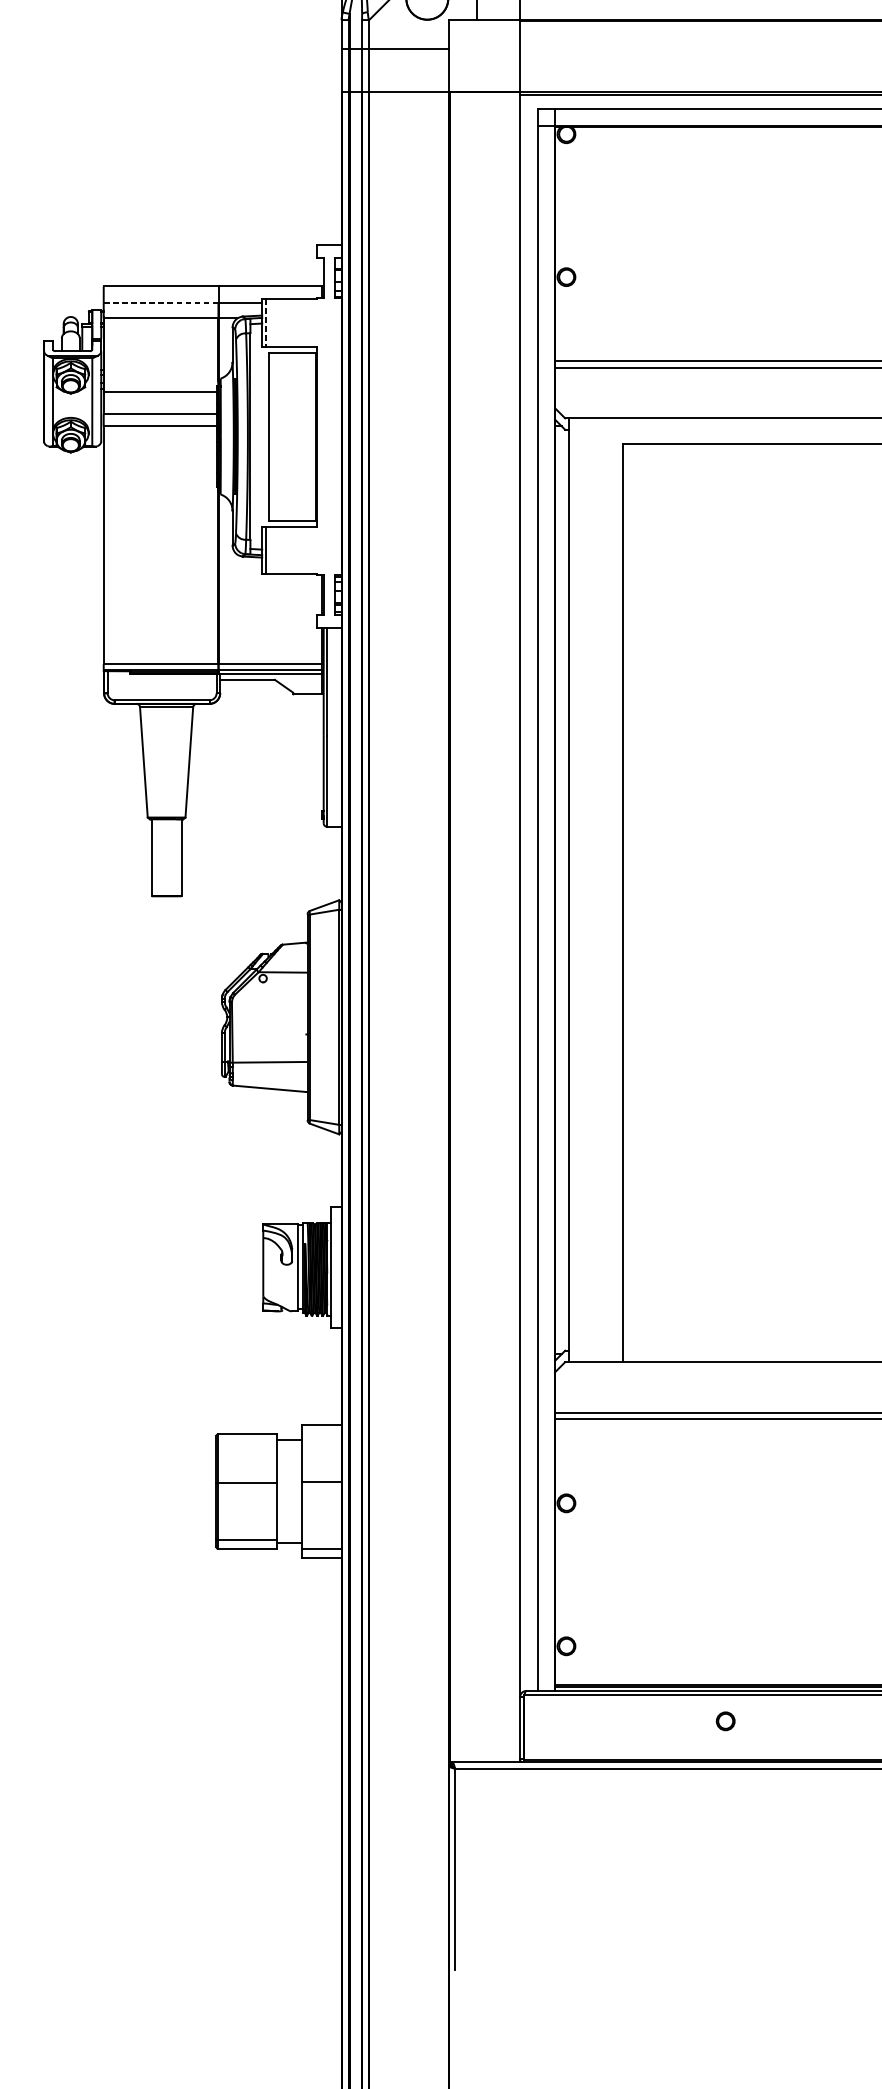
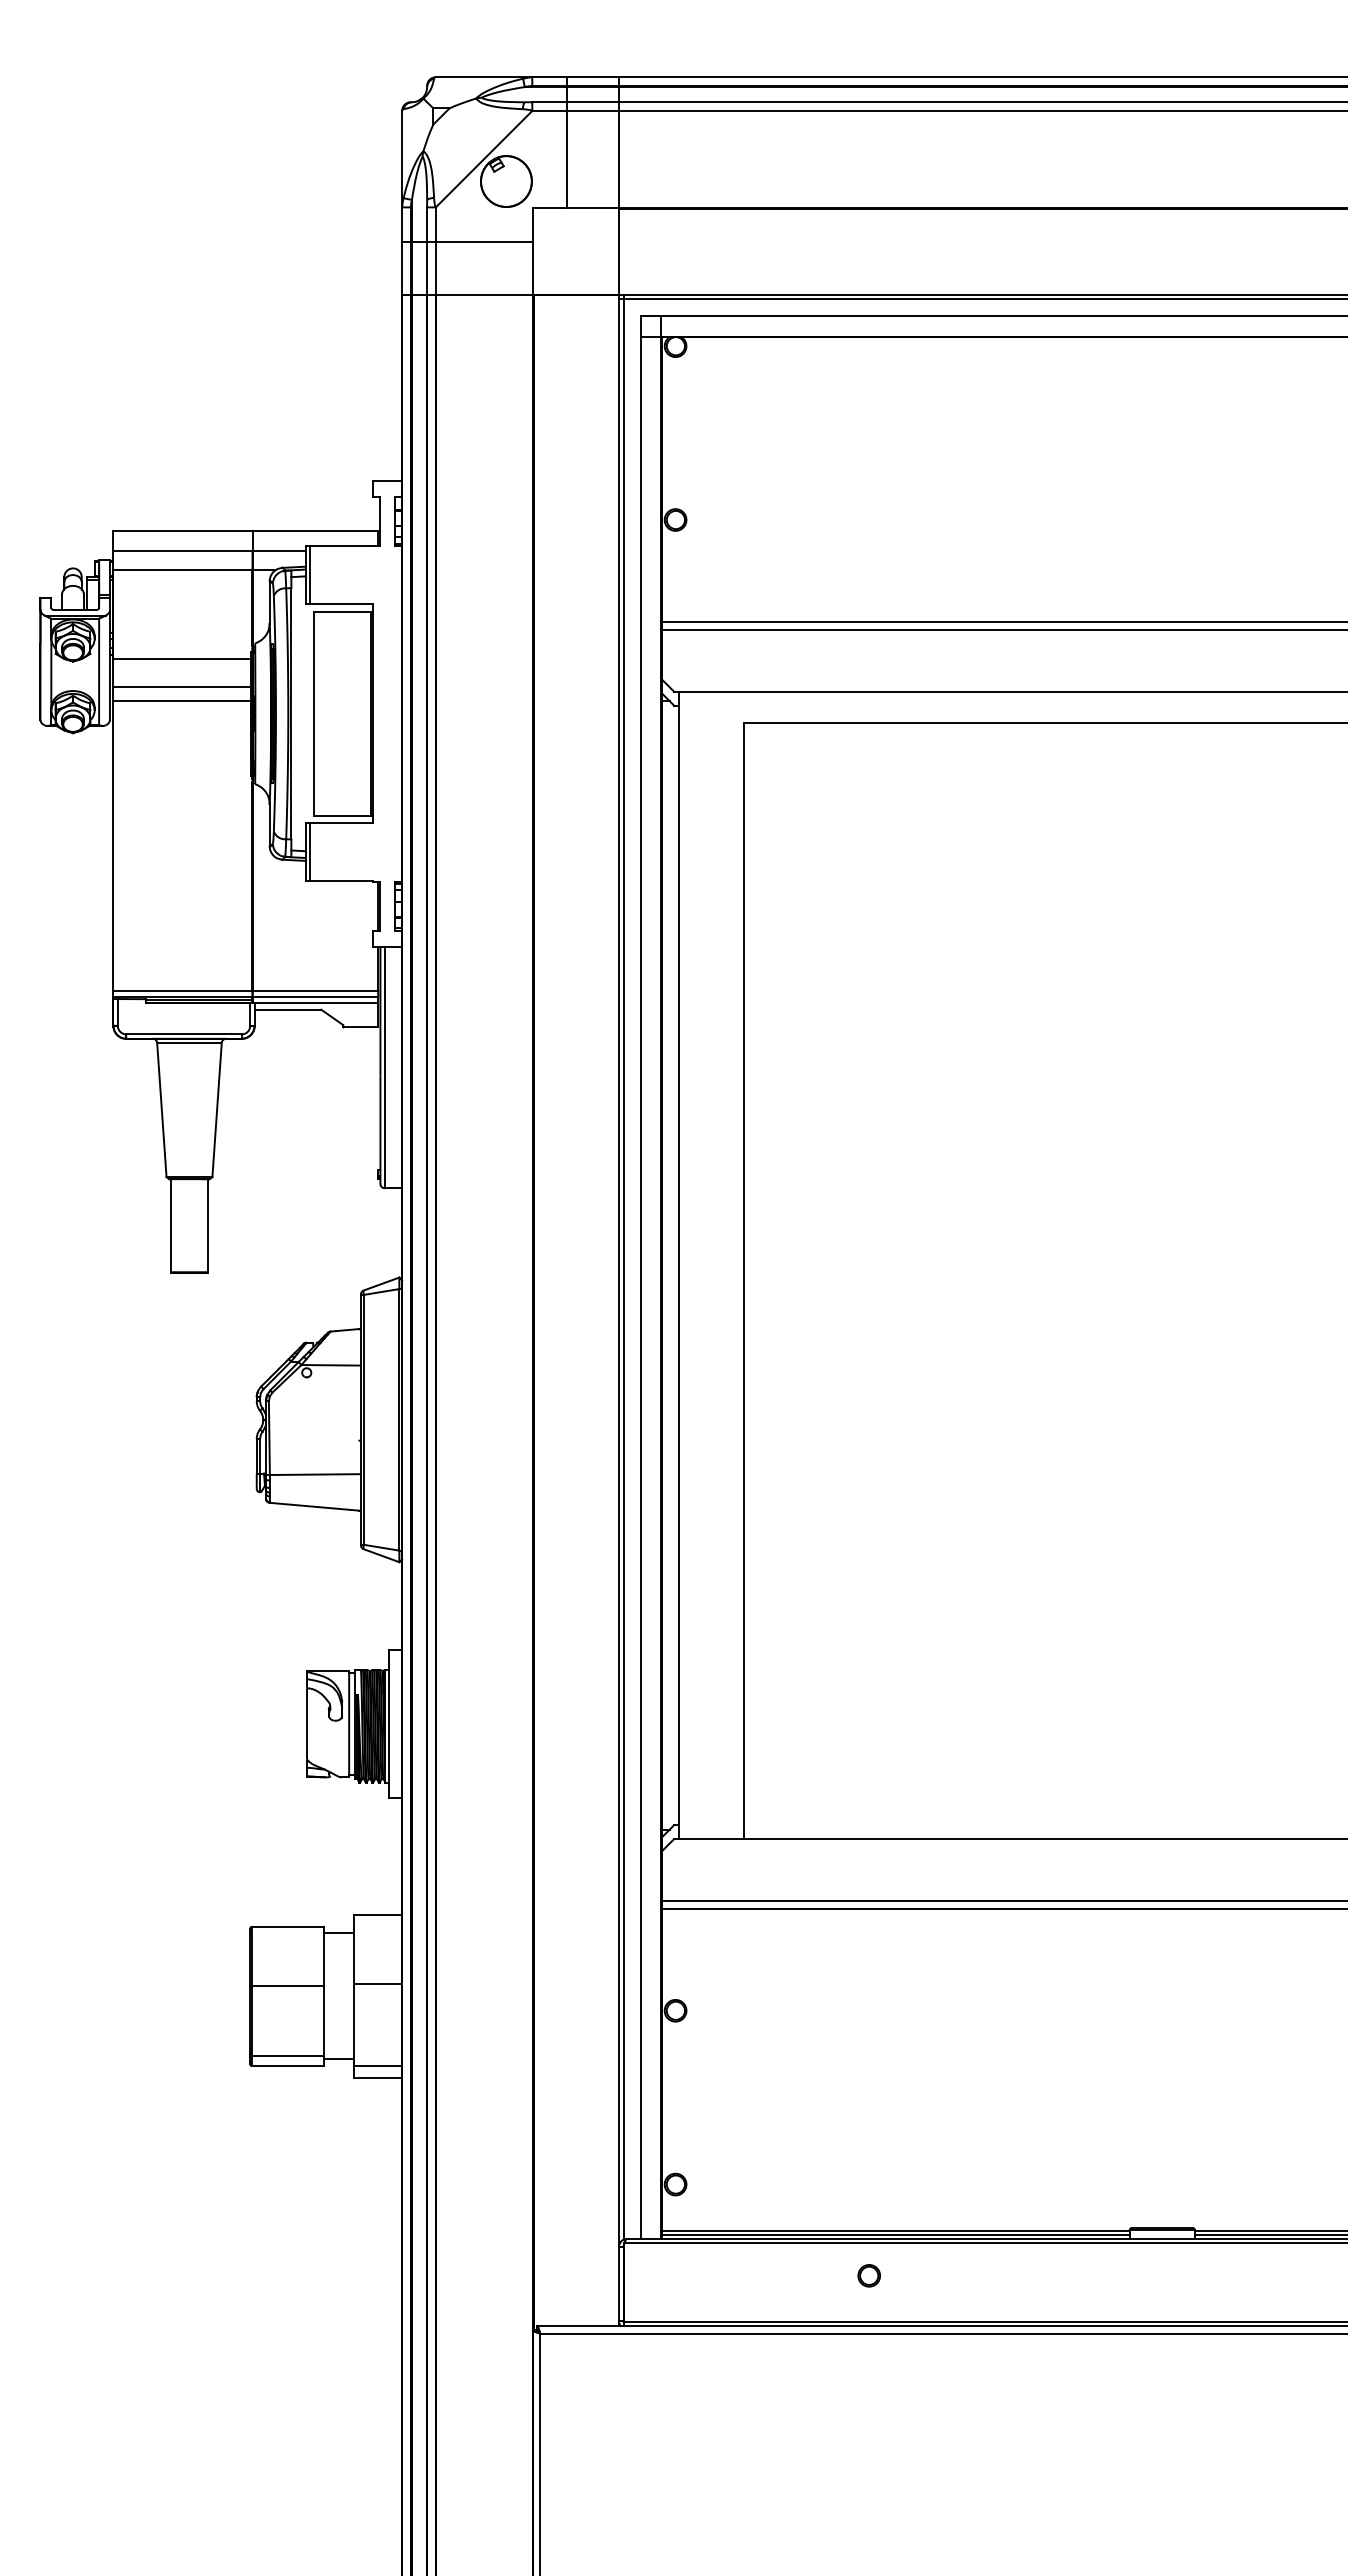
line: (160, 303) -> (182, 551), dashed -> solid
line: (266, 322) -> (310, 575), dashed -> solid
line: (523, 891) -> (623, 1266), added

